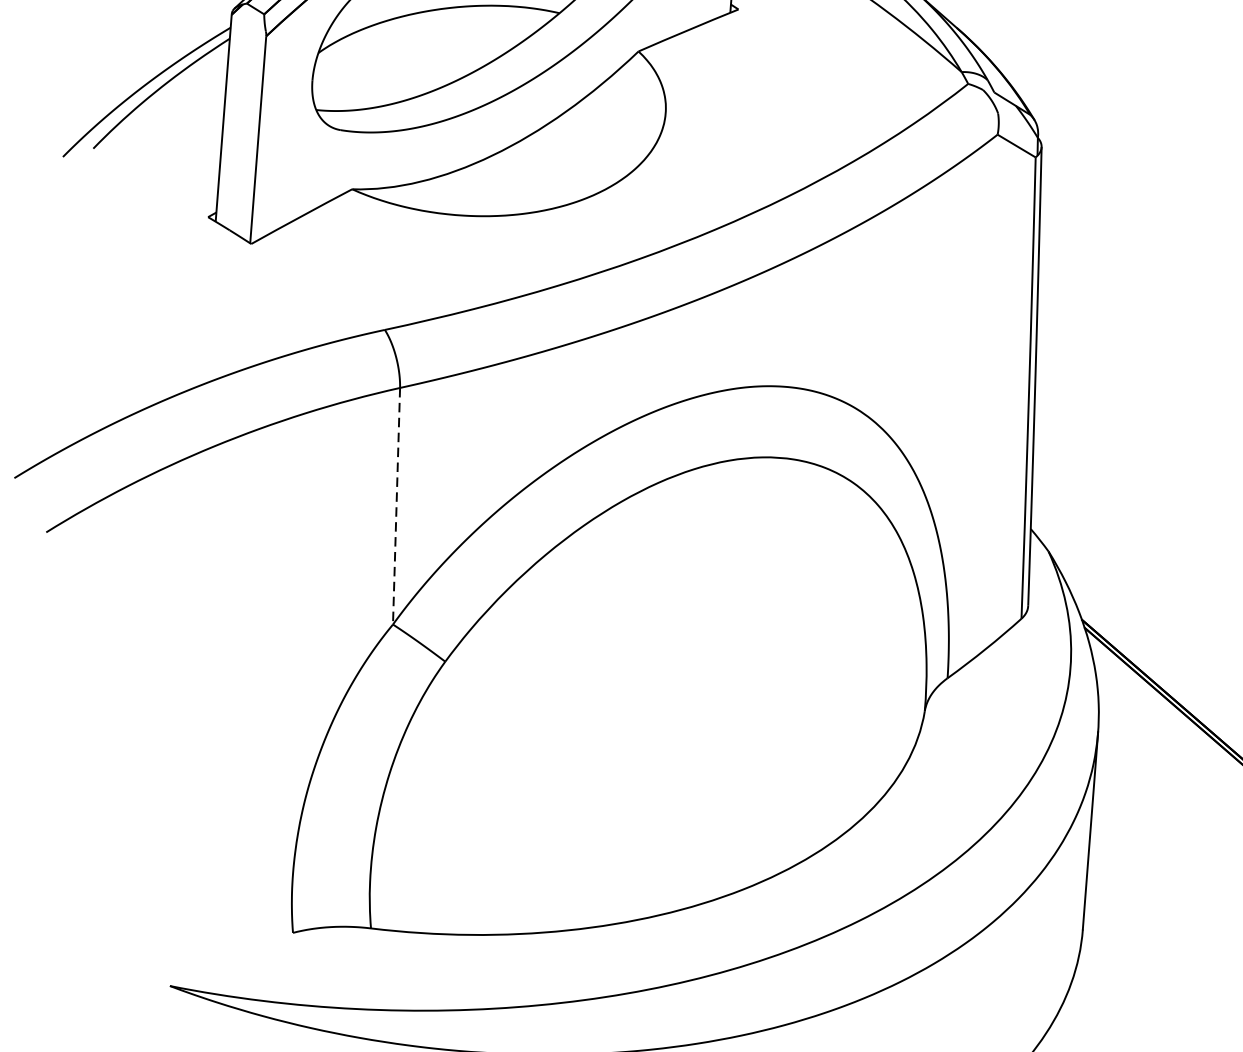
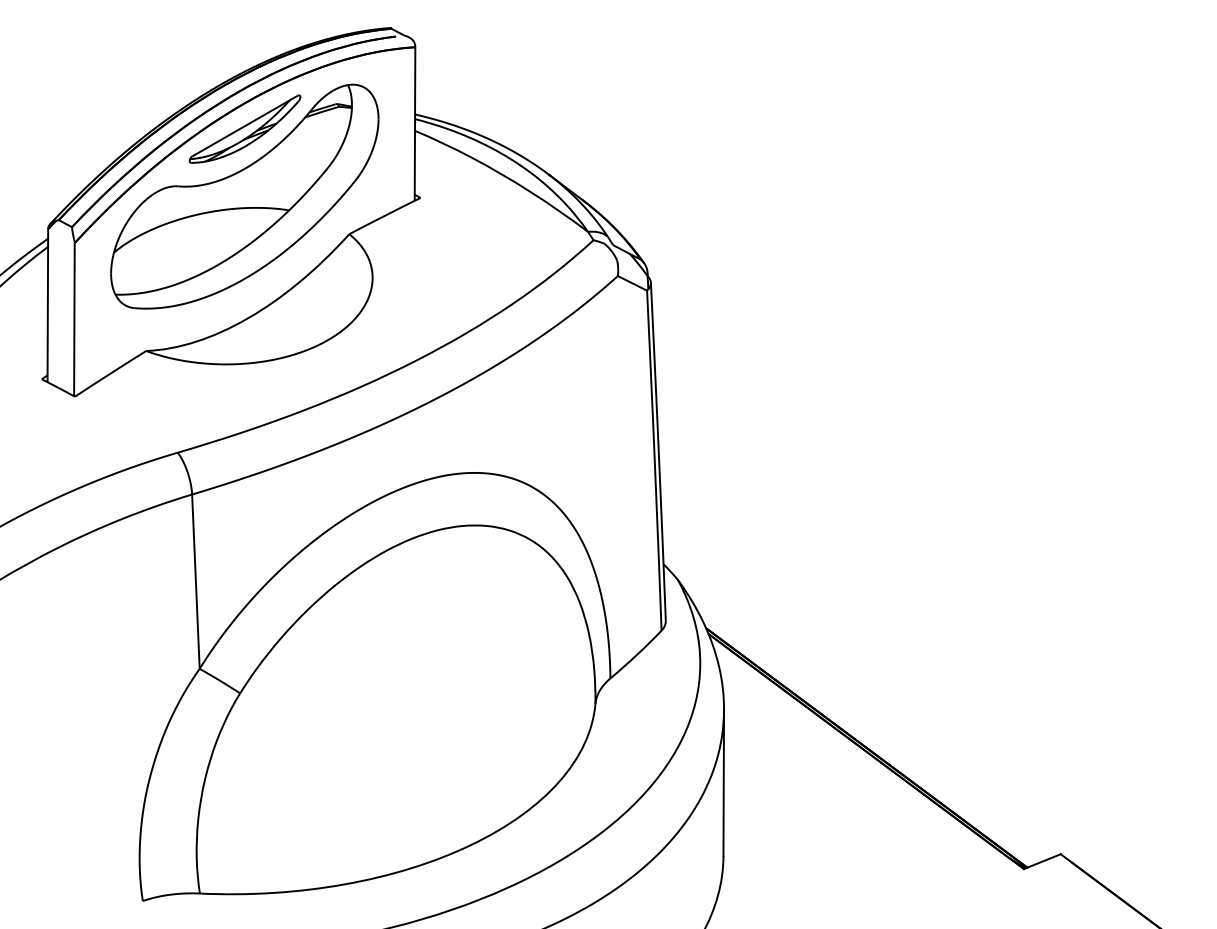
line: (395, 507) -> (195, 582), dashed -> solid

